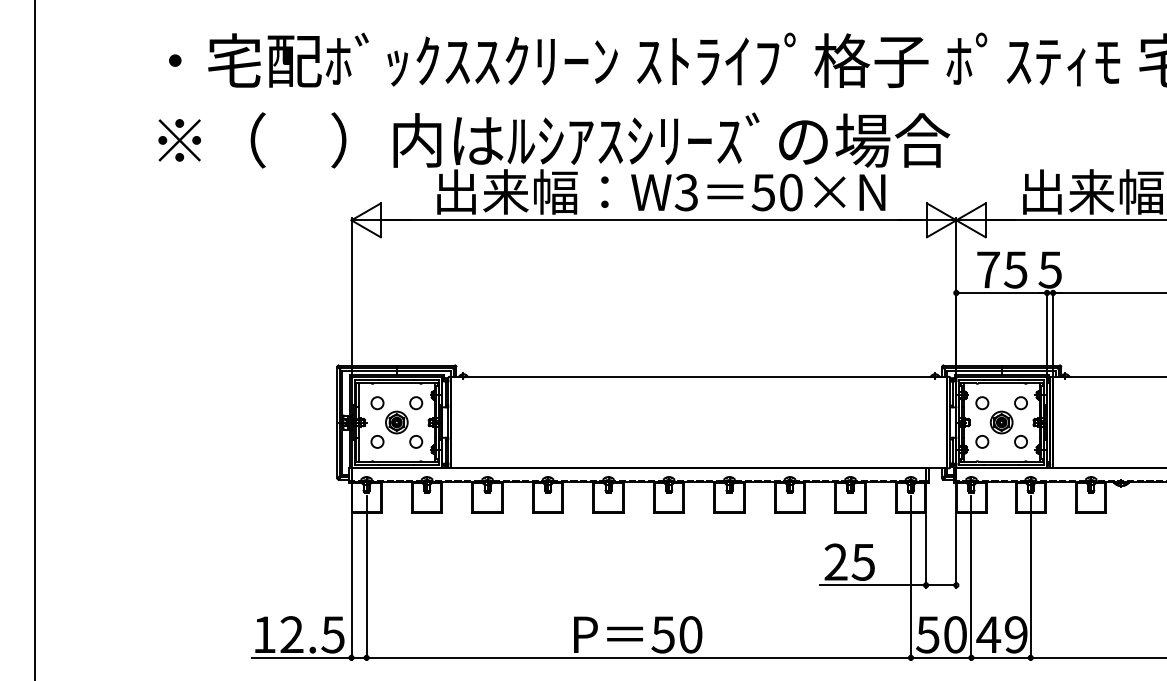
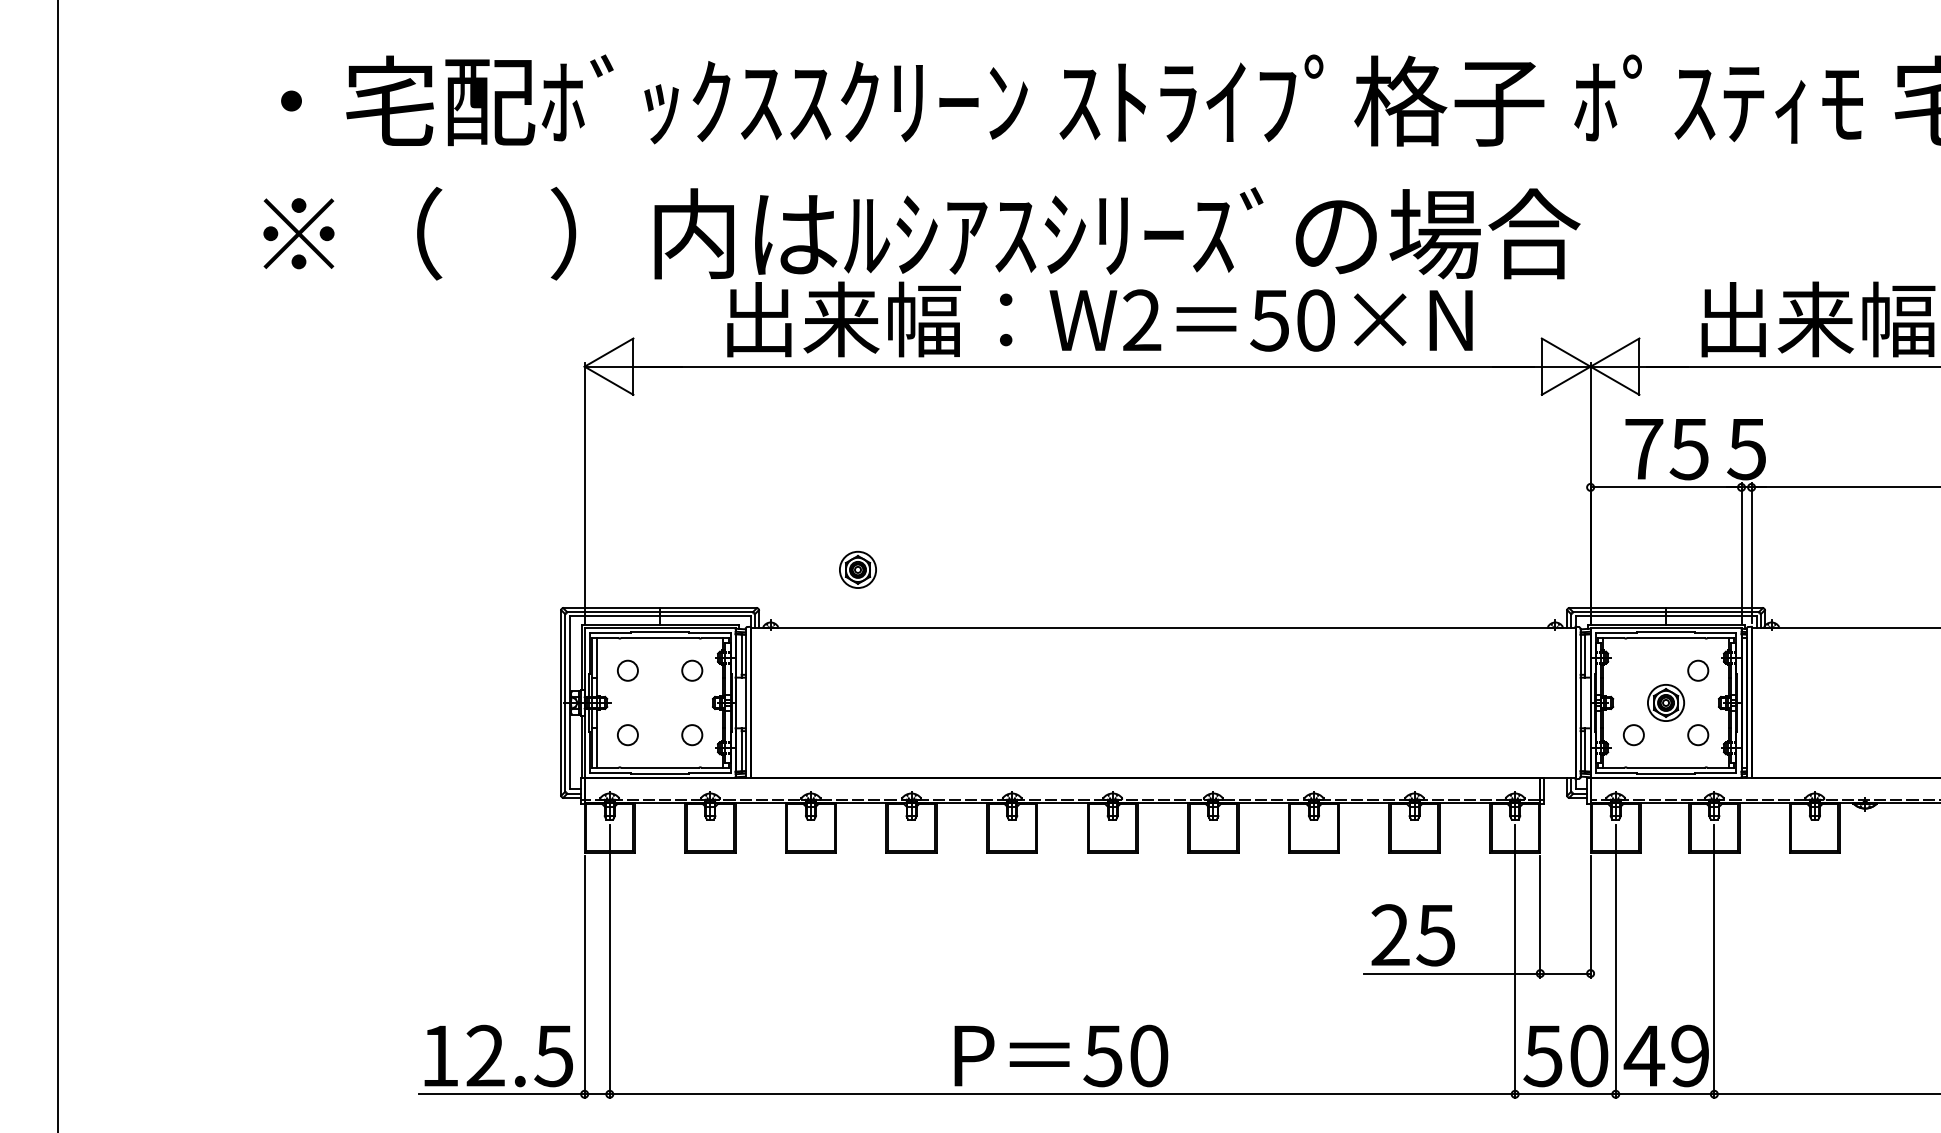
text: (686, 192) -> (1141, 320), W3 -> W2
circle: (982, 403) -> (1634, 671), removed
part: (396, 422) -> (857, 569), moved

